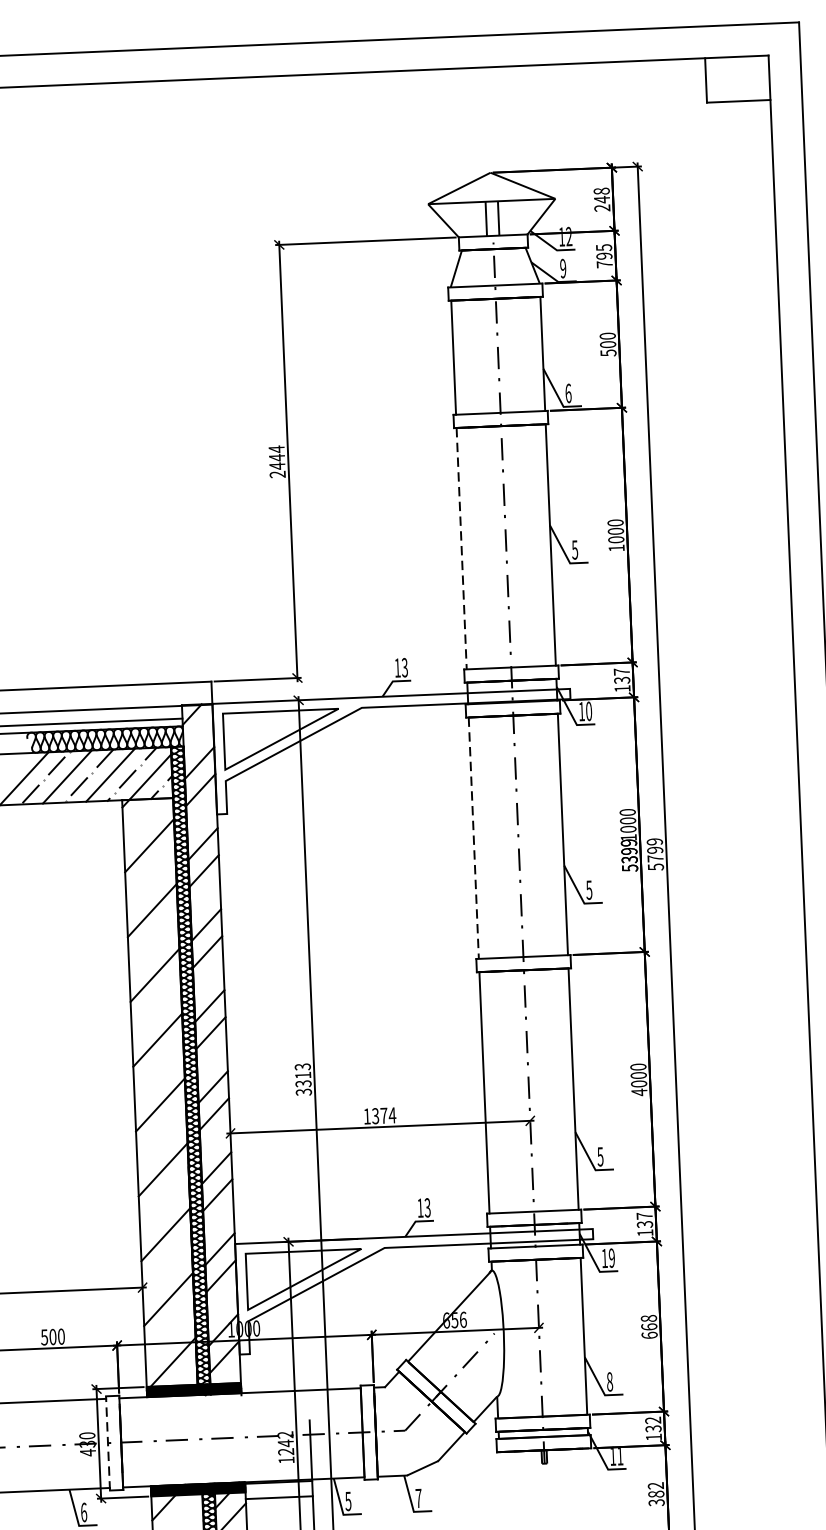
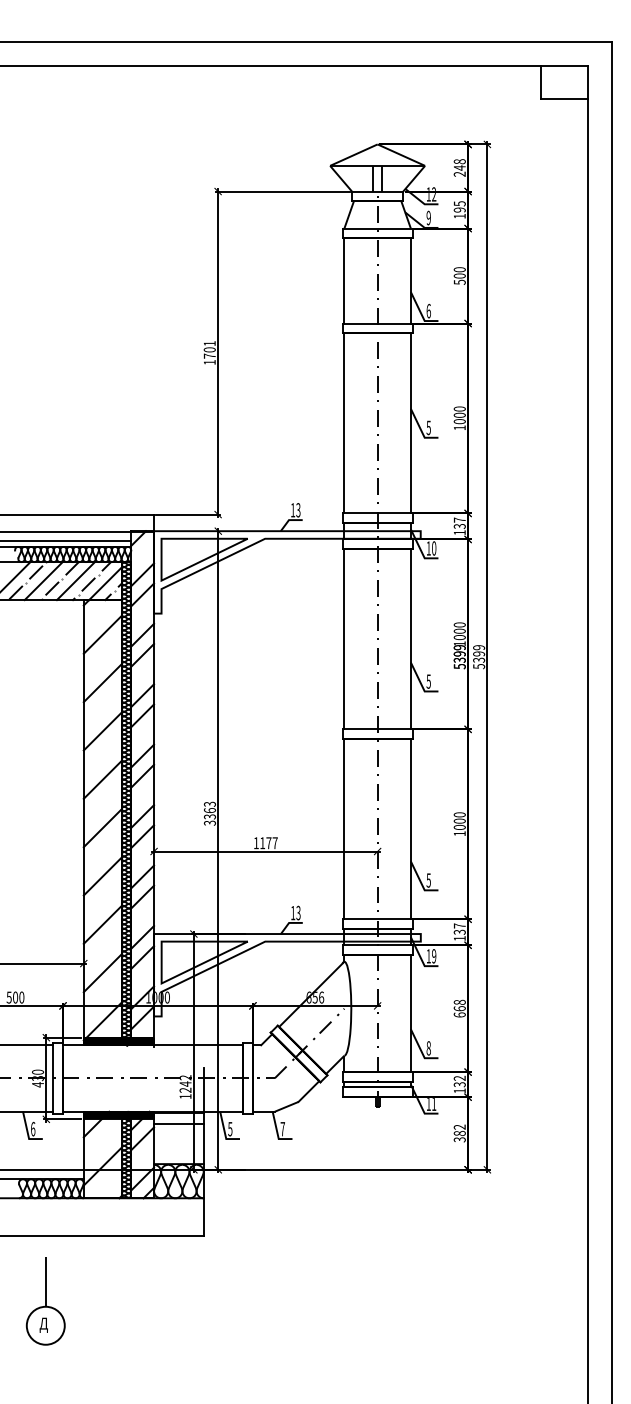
text: (604, 263) -> (459, 215), 795 -> 195
text: (276, 461) -> (209, 352), 2444 -> 1701
line: (461, 548) -> (344, 423), dashed -> solid
line: (473, 838) -> (344, 639), dashed -> solid
text: (656, 857) -> (479, 659), 5799 -> 5399
text: (303, 1075) -> (210, 810), 3313 -> 3363
text: (639, 1092) -> (459, 833), 4000 -> 1000
text: (383, 1116) -> (268, 843), 1374 -> 1177
line: (108, 1443) -> (53, 1078), dashed -> solid

